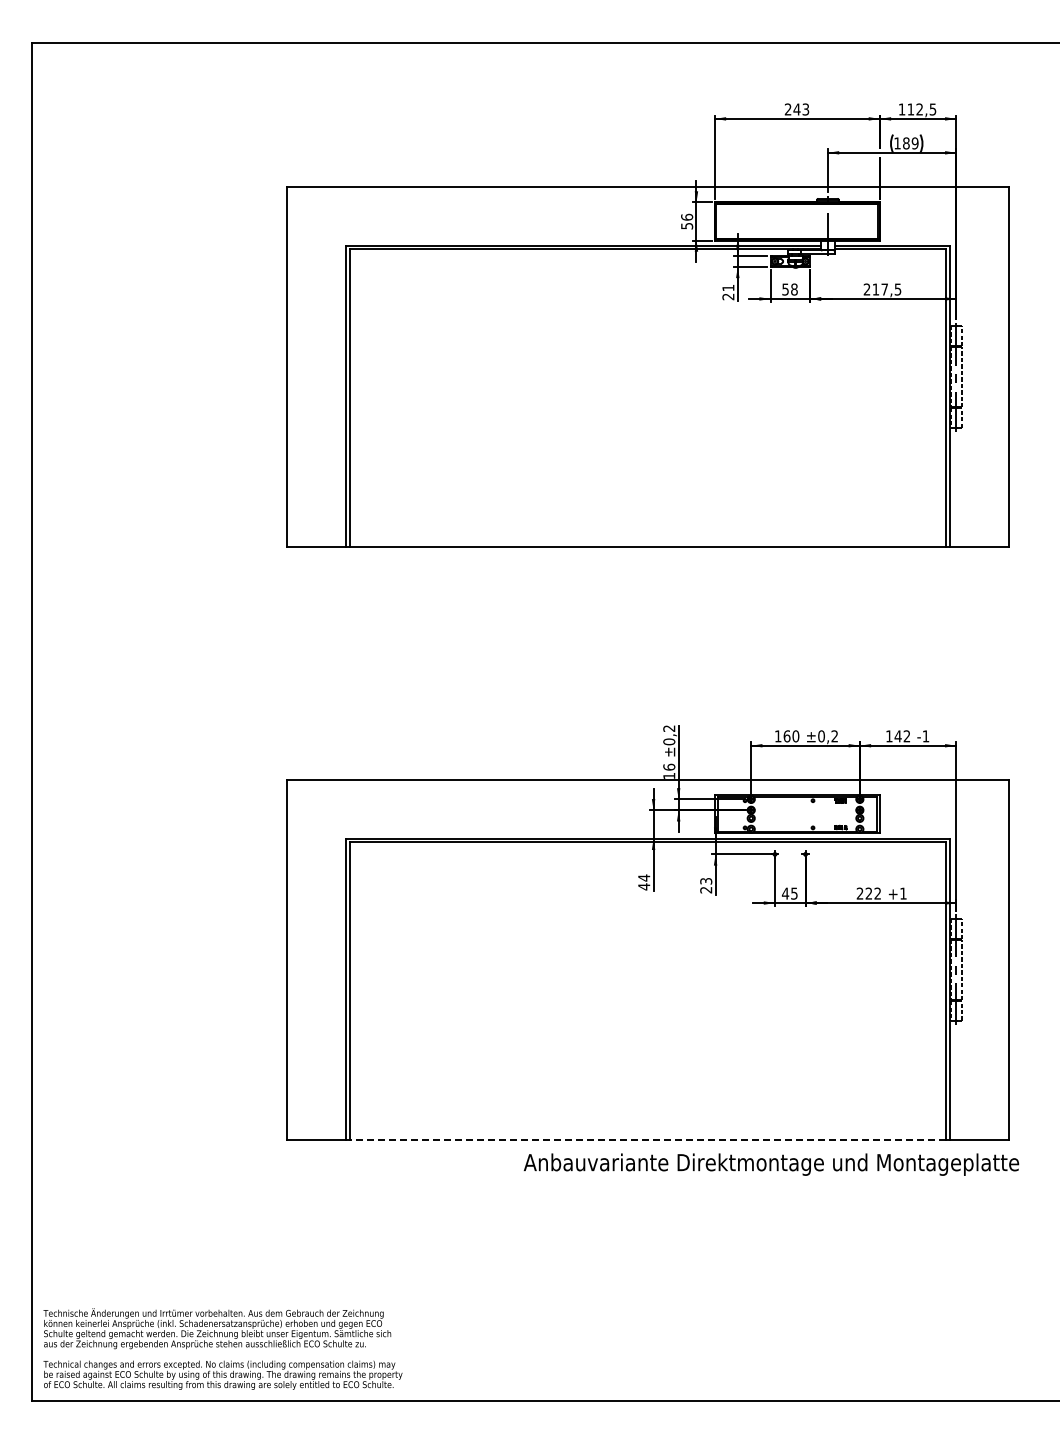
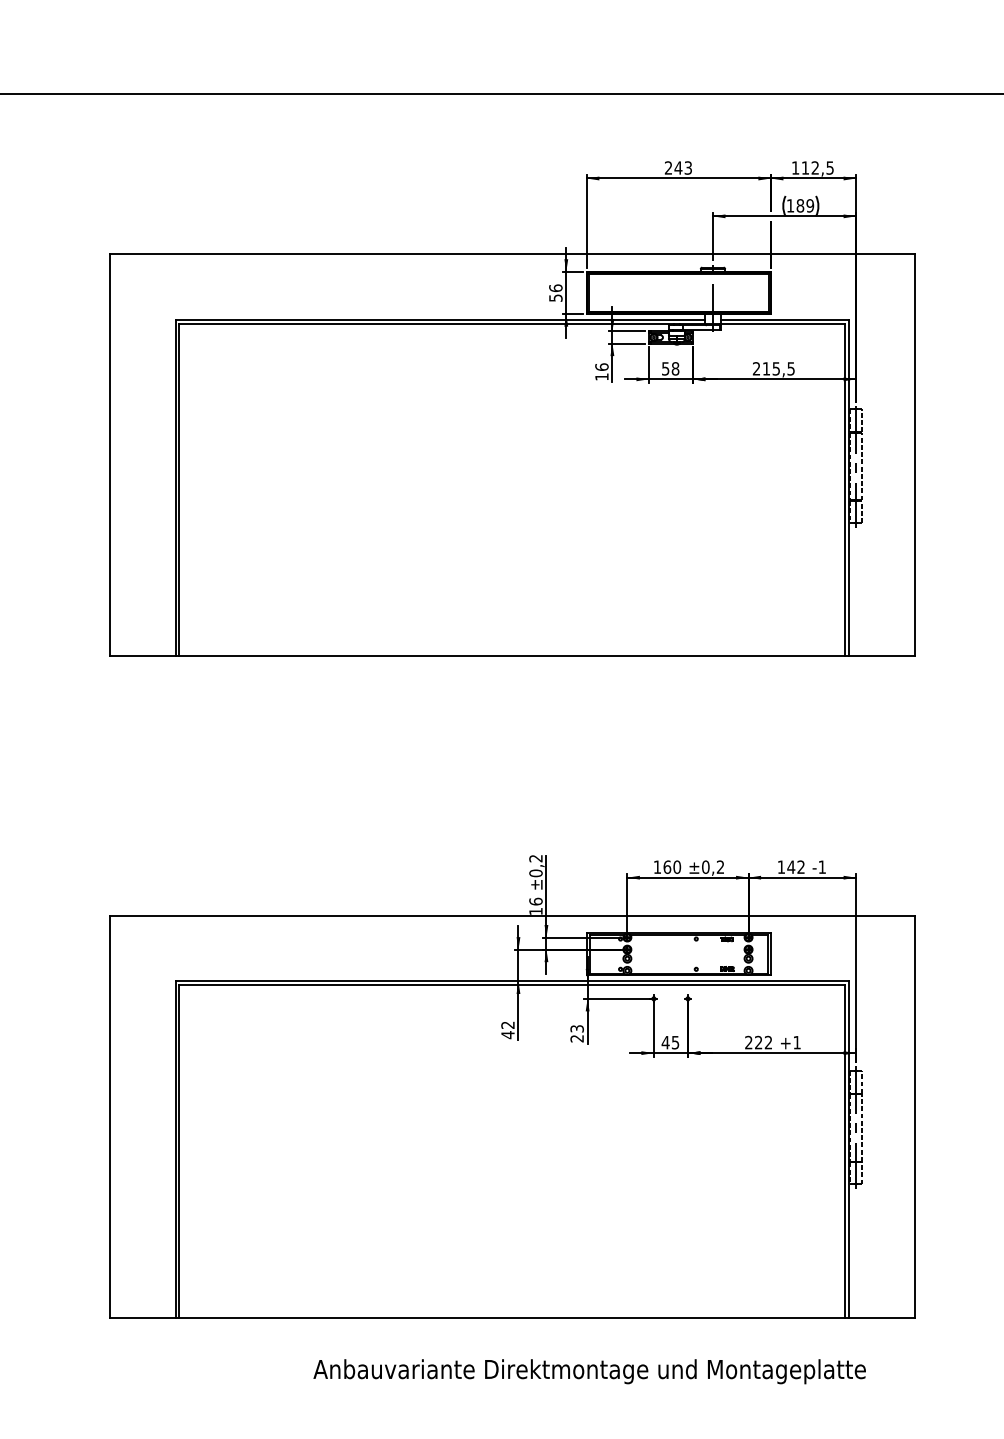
text: (884, 289) -> (776, 368), 217,5 -> 215,5
text: (728, 292) -> (602, 372), 21 -> 16
text: (644, 877) -> (508, 1024), 44 -> 42
line: (647, 1140) -> (511, 1317), dashed -> solid
text: (771, 1164) -> (589, 1371), moved

